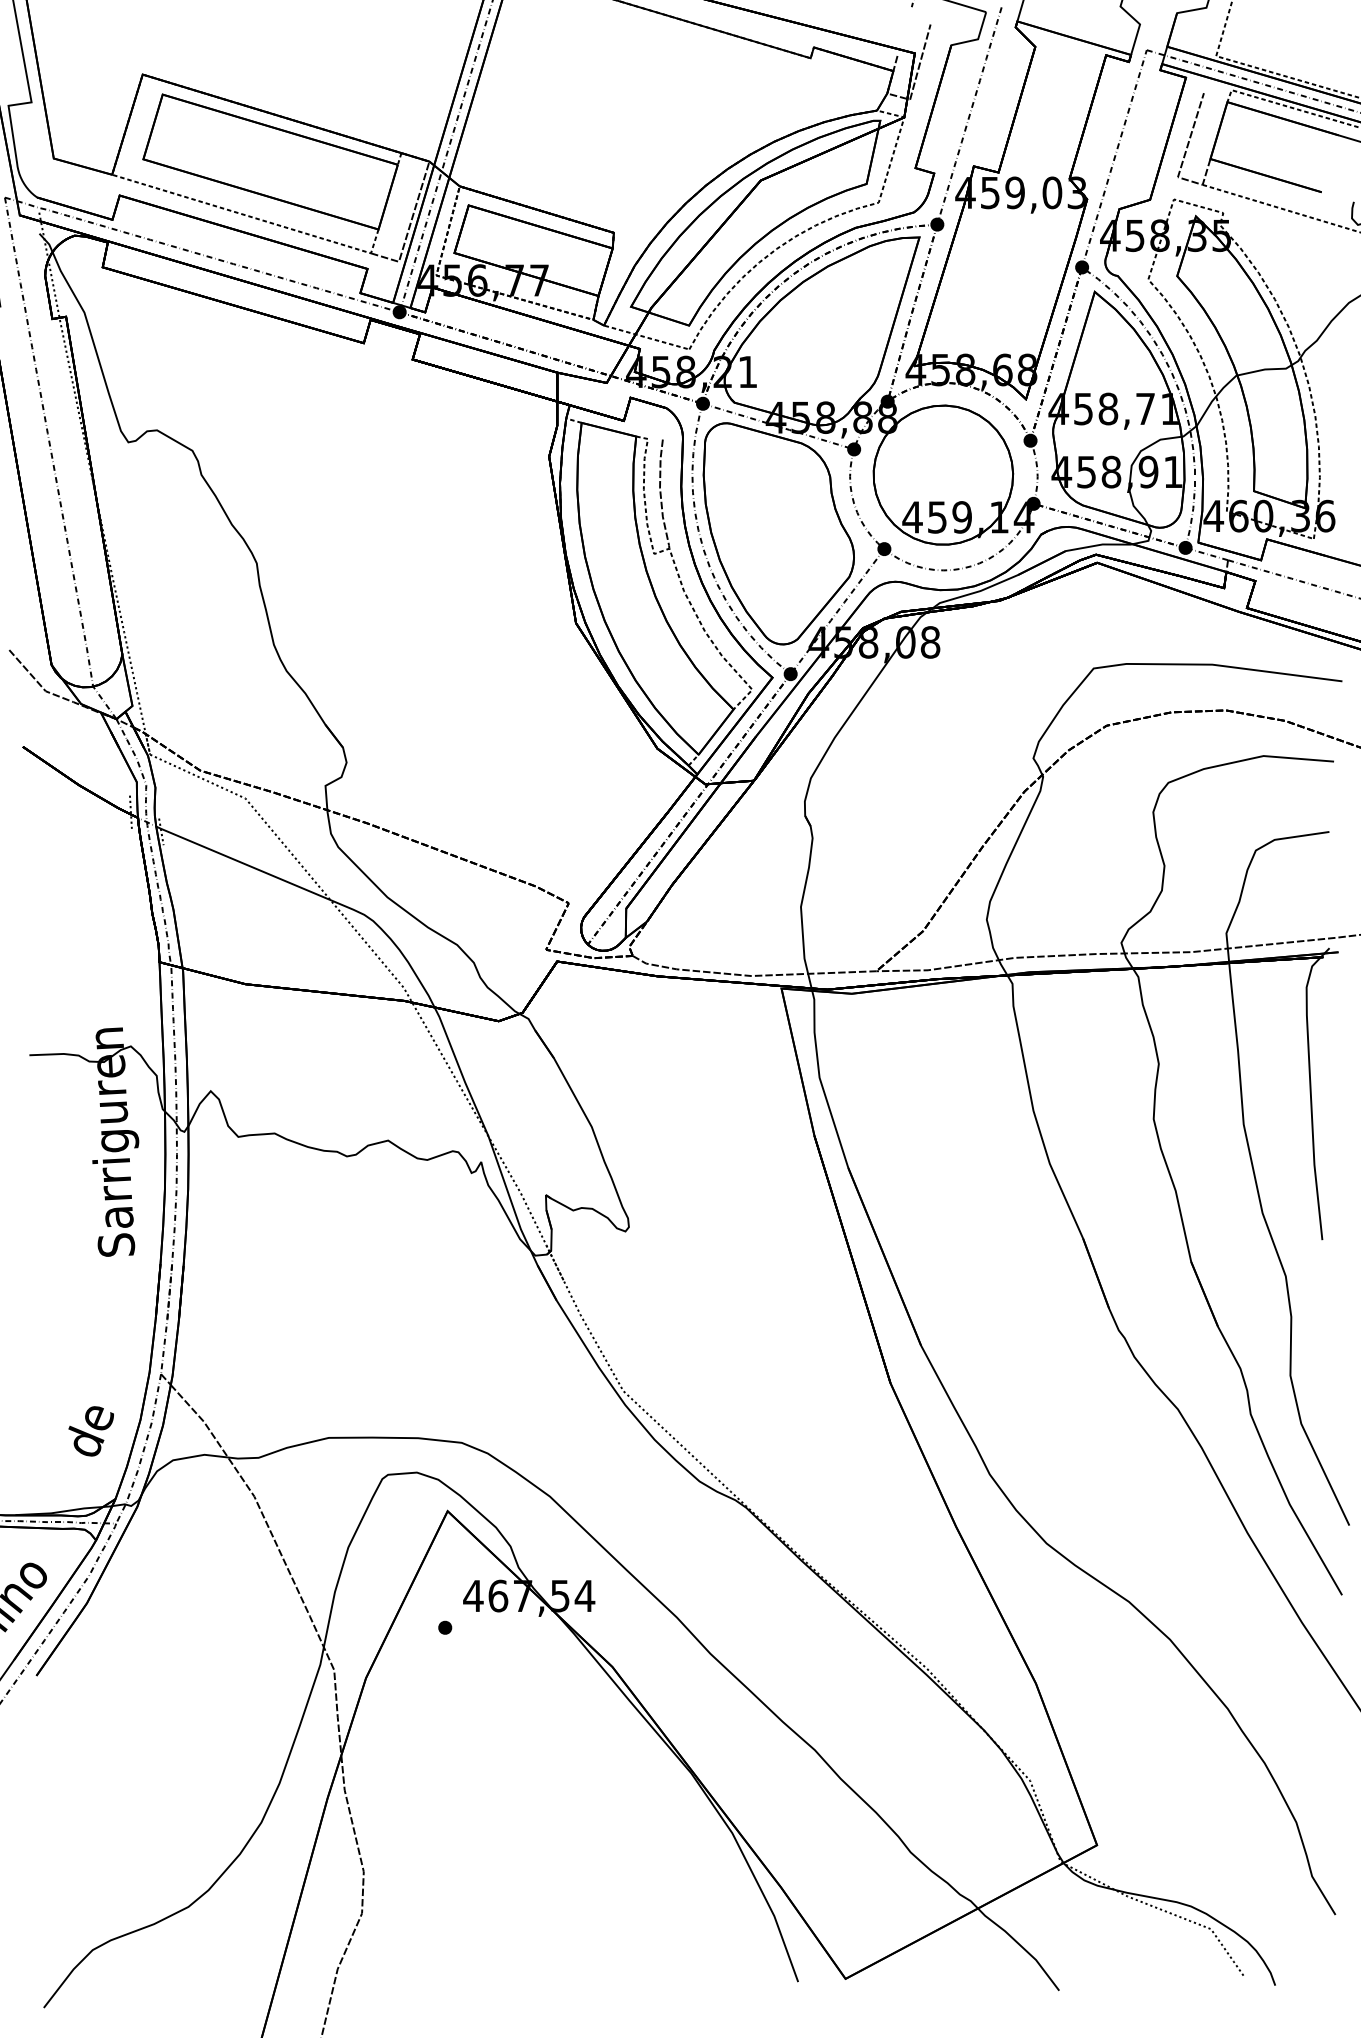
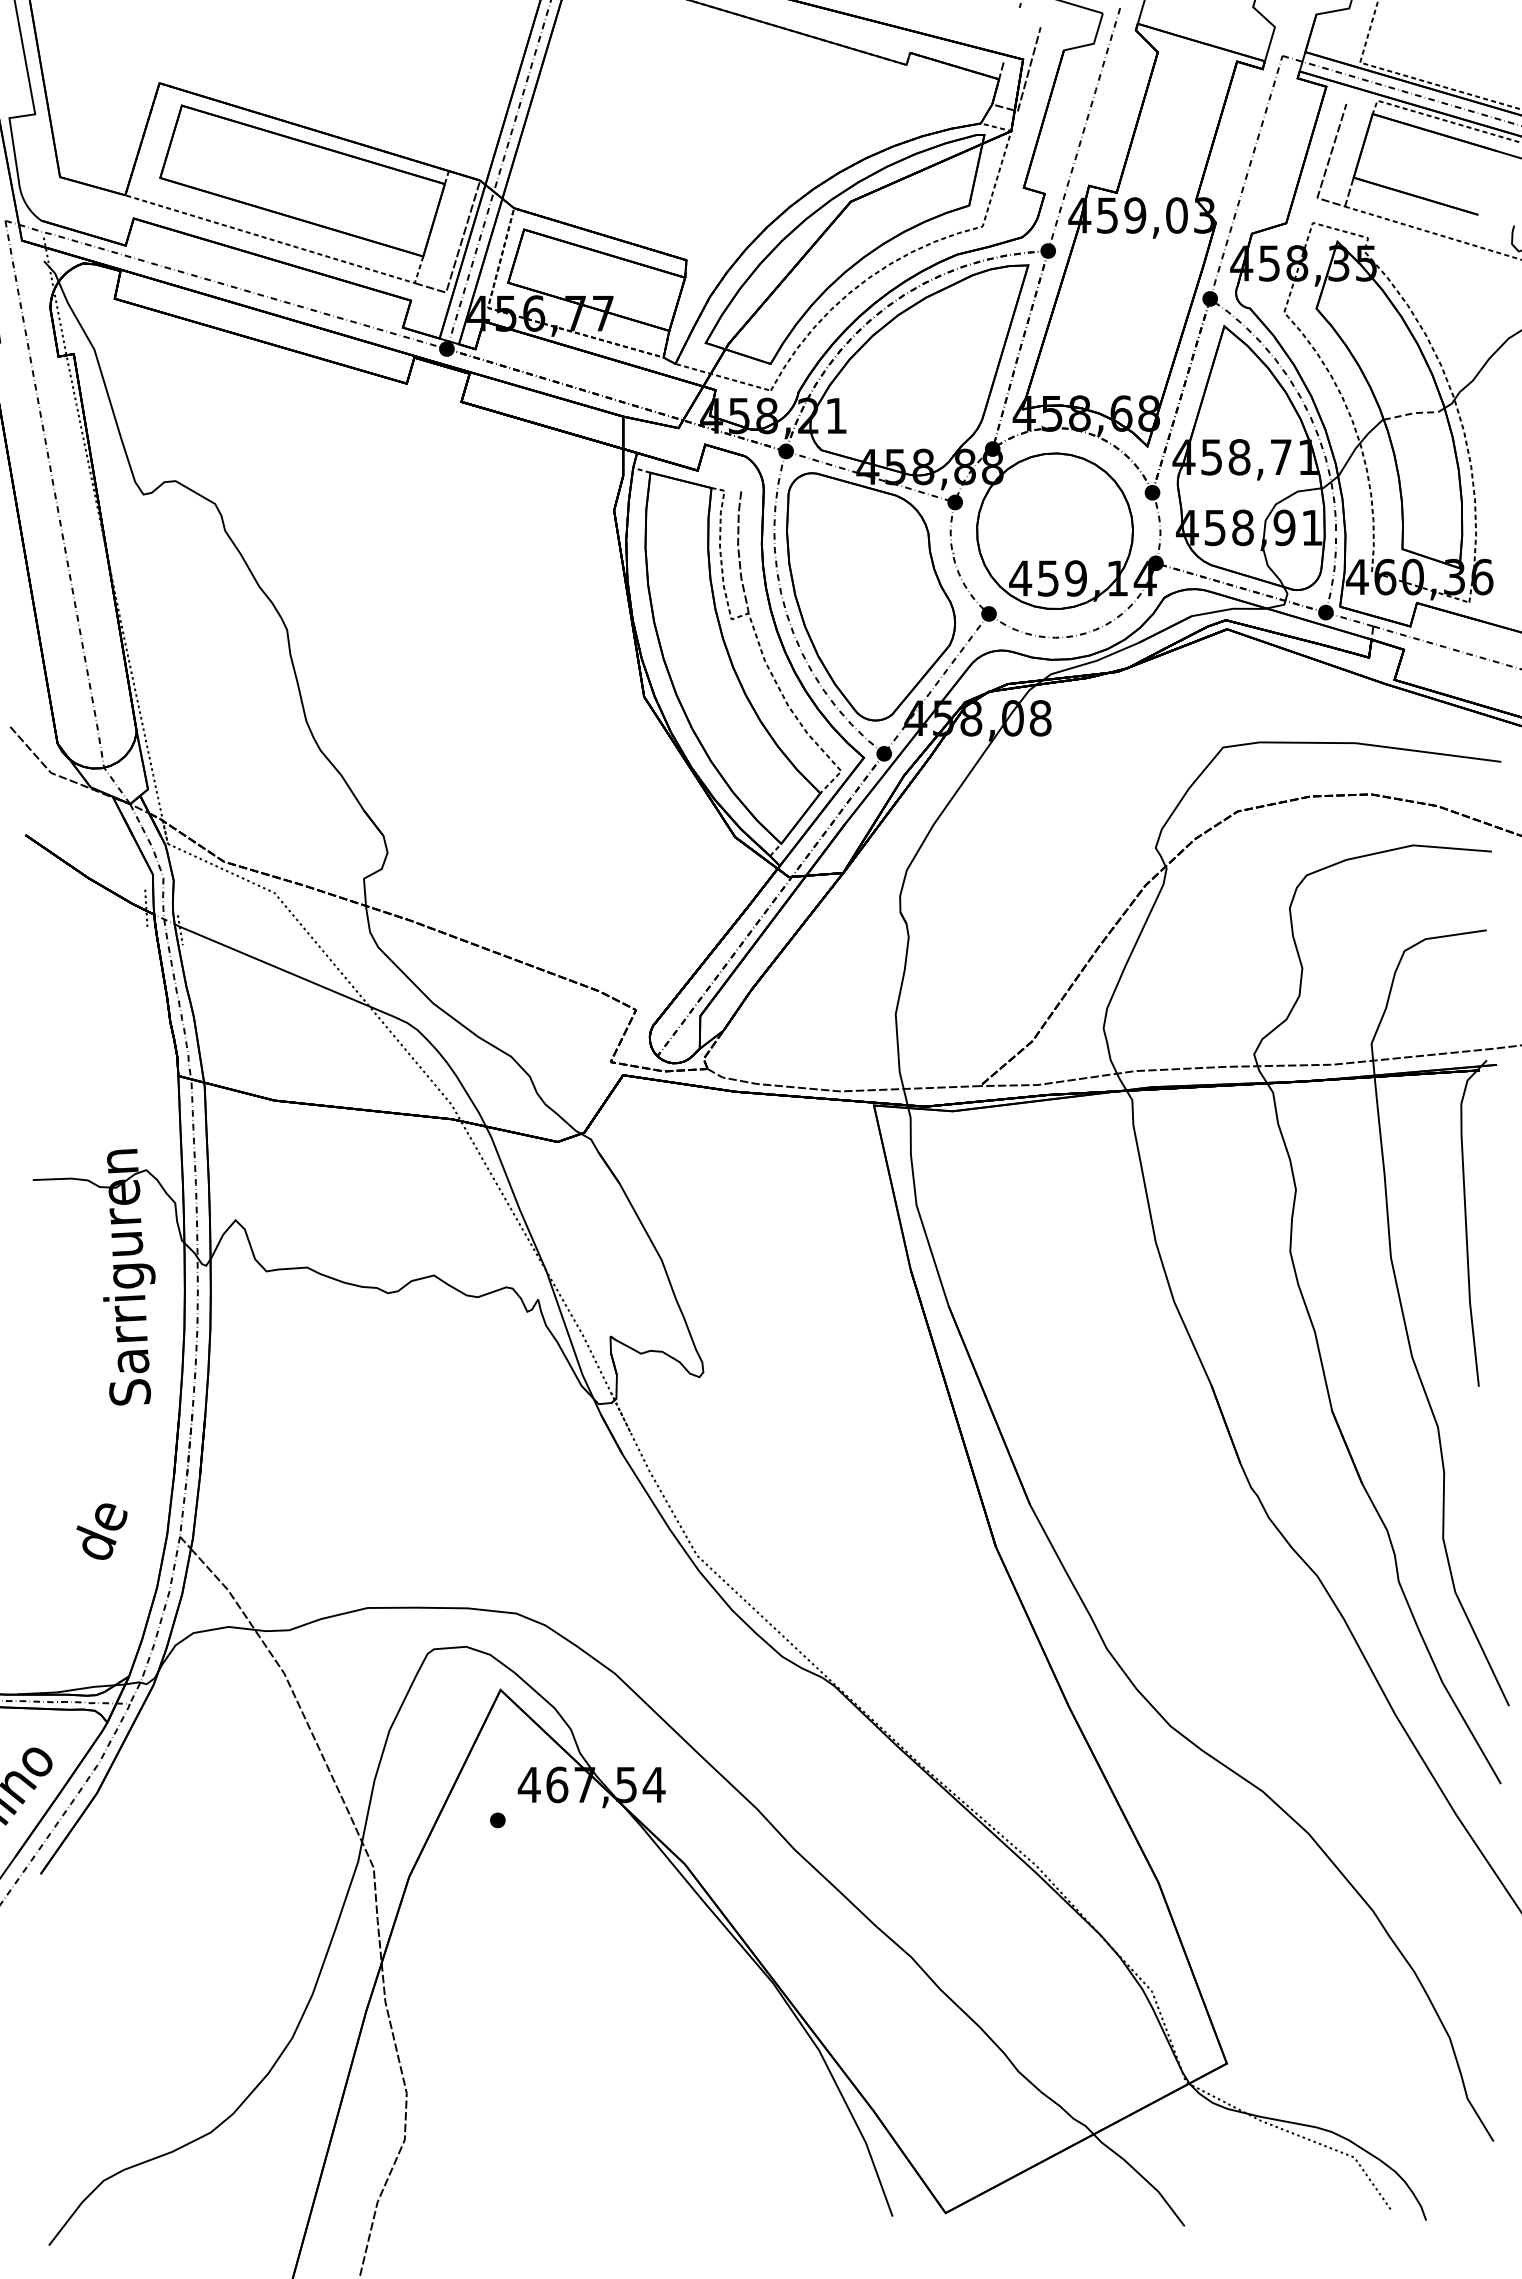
line: (1264, 369) -> (1414, 413), solid -> dashed
text: (90, 1431) -> (101, 1531), moved

